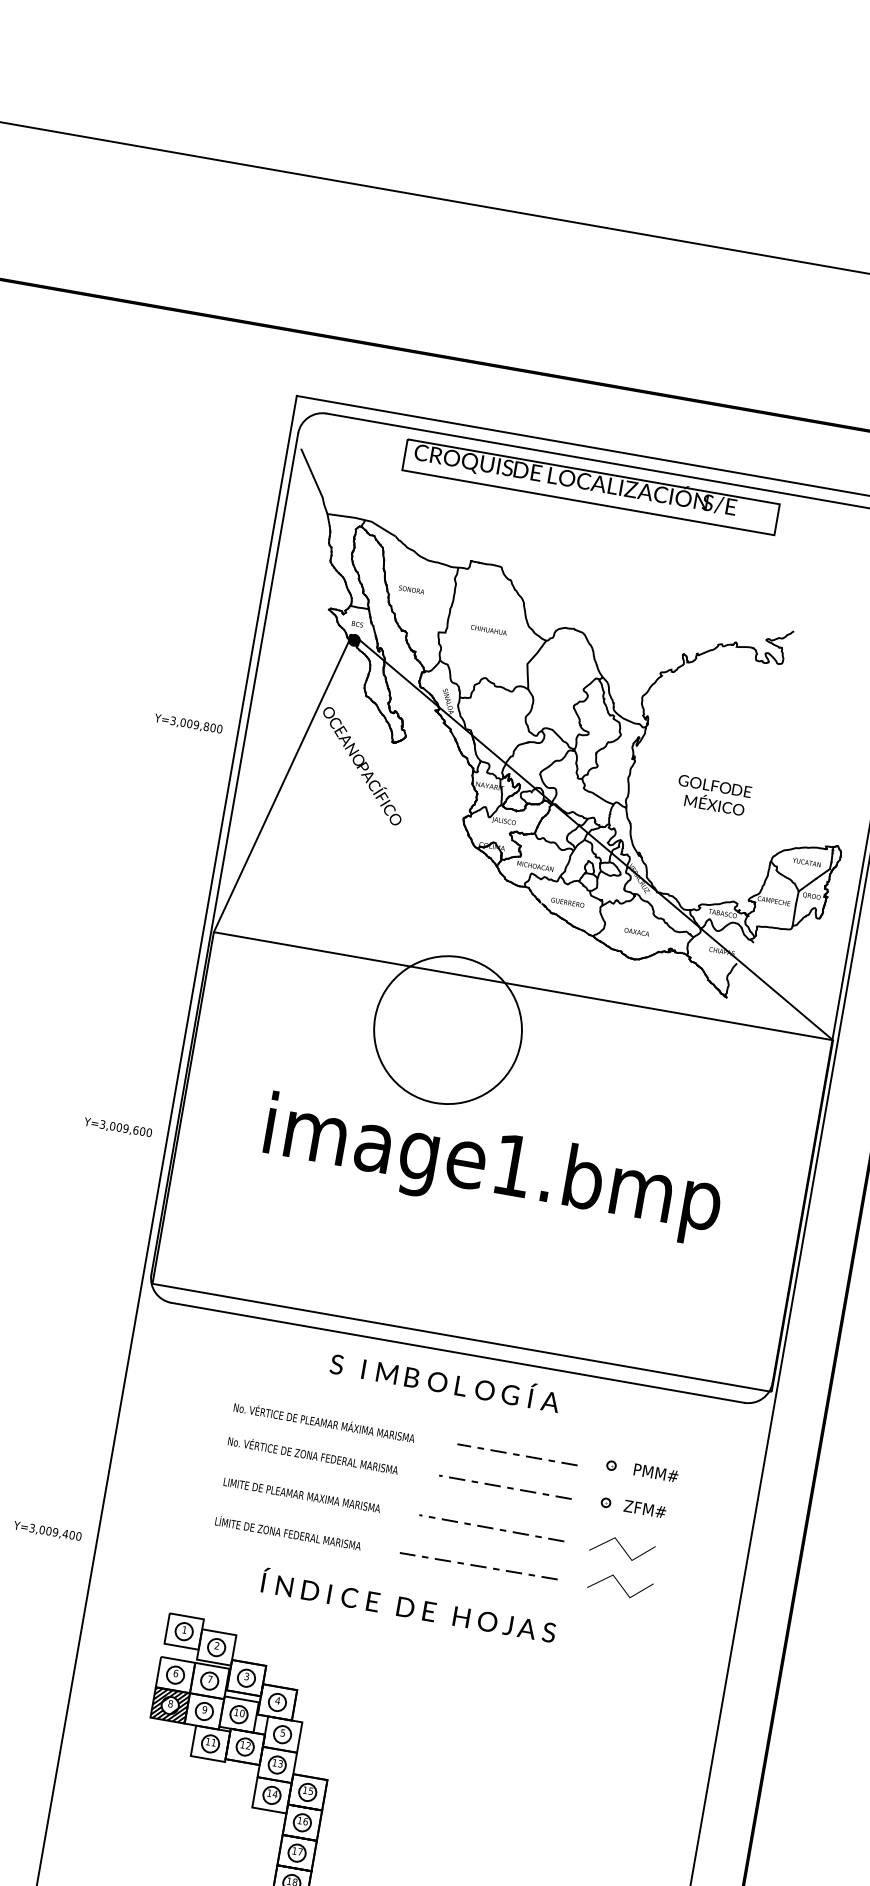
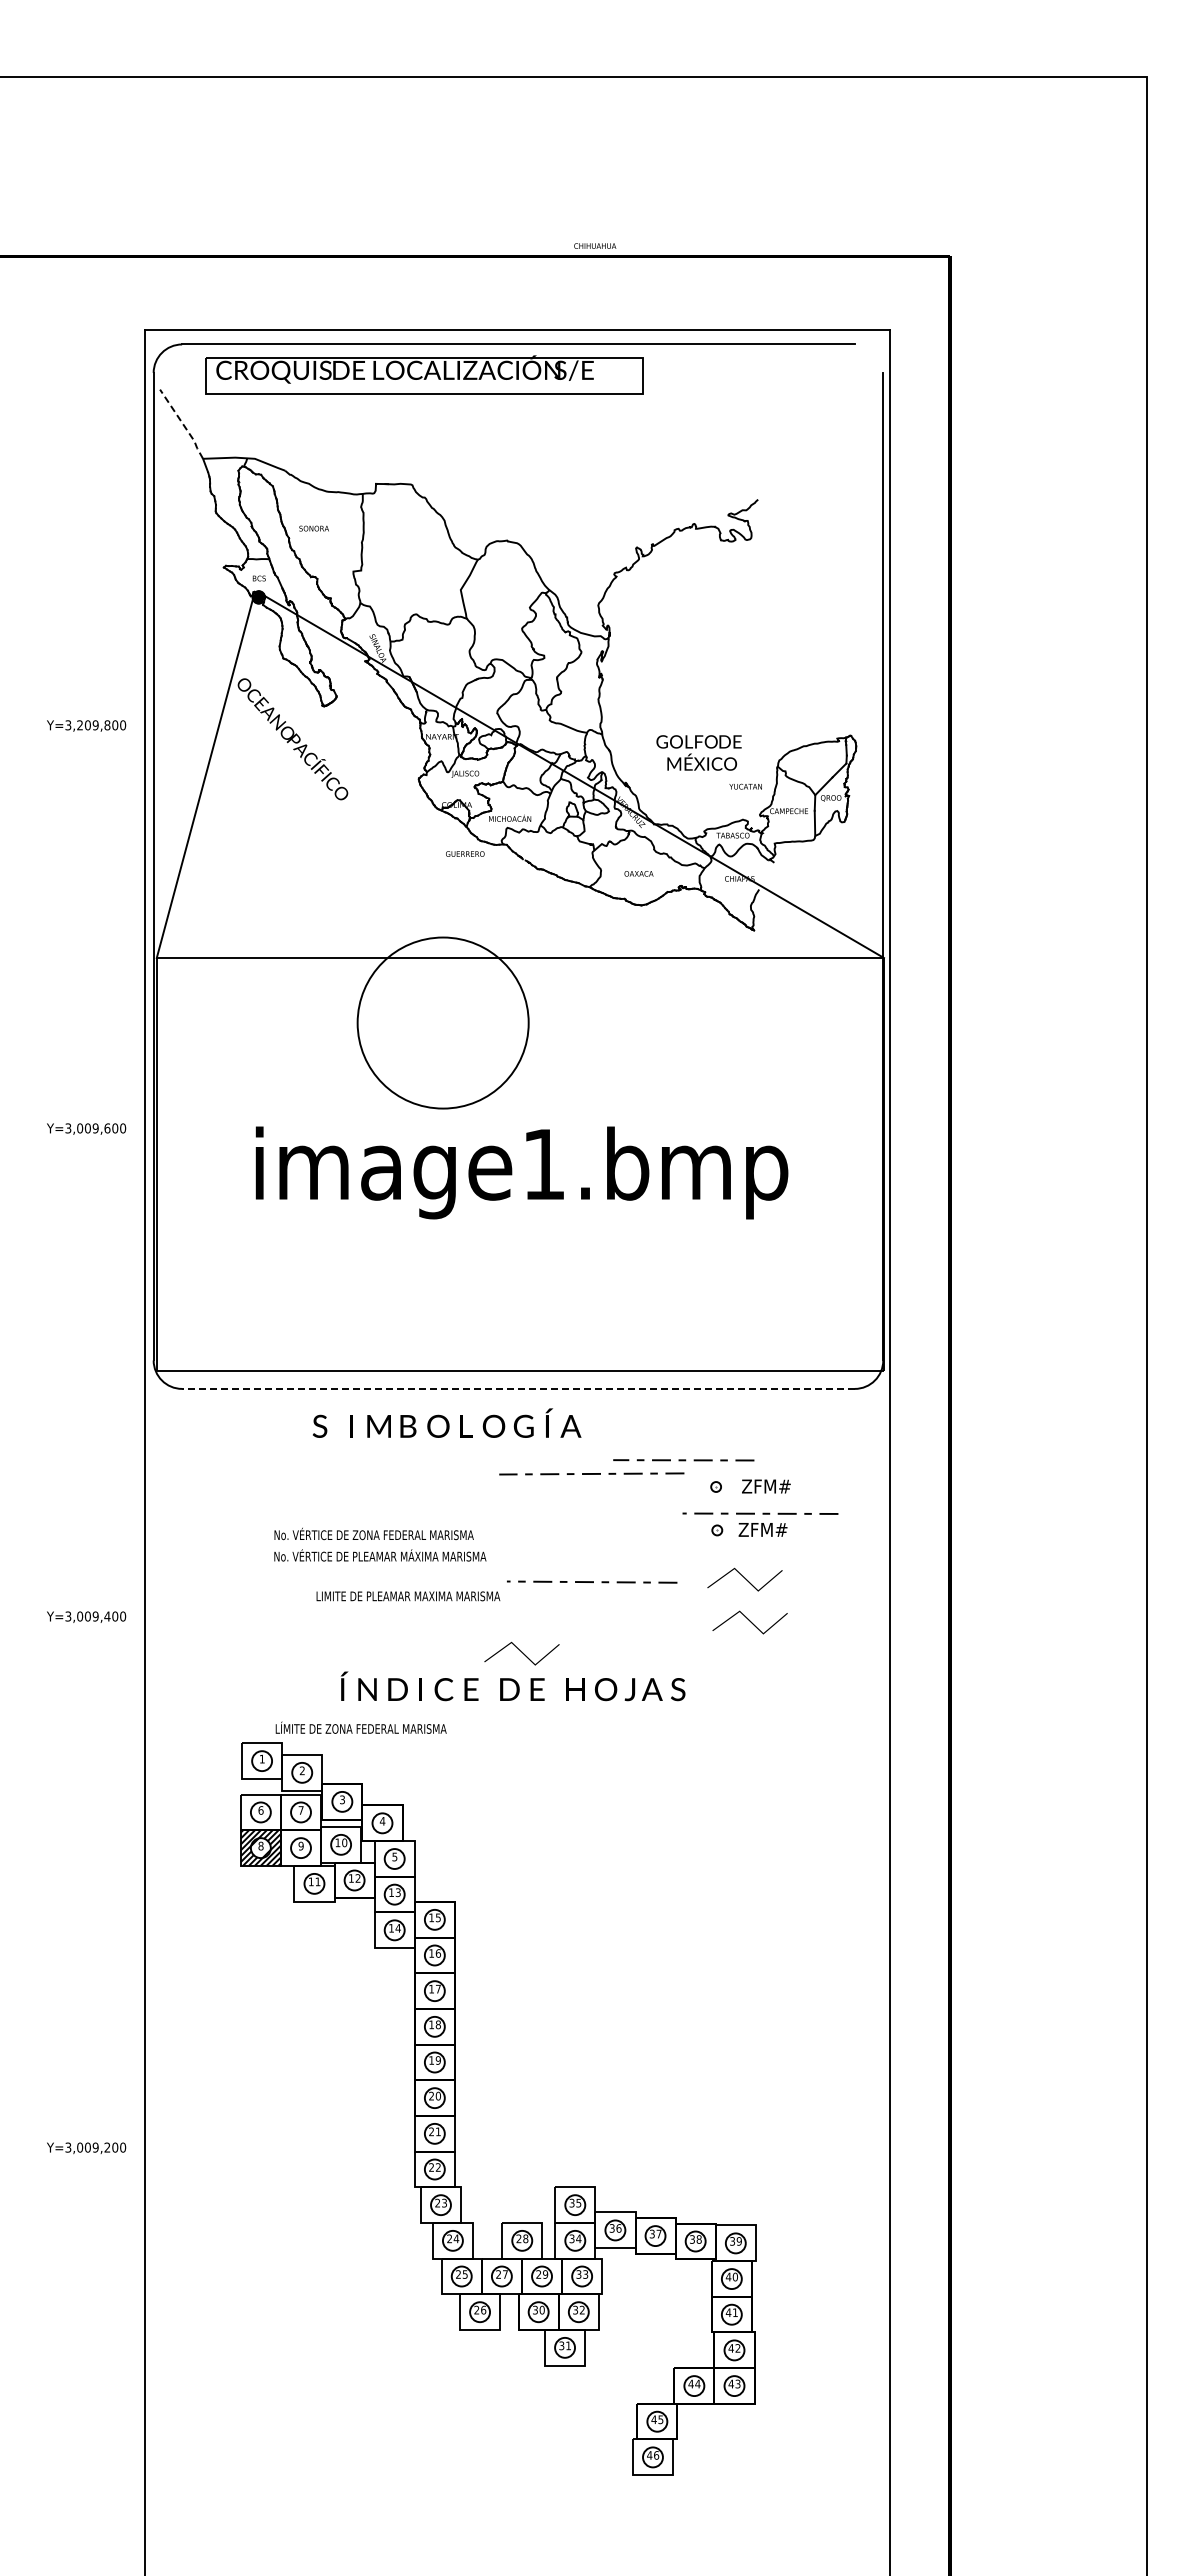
line: (315, 481) -> (183, 424), solid -> dashed
part: (591, 486) -> (424, 374), moved
text: (489, 629) -> (595, 245), moved
text: (183, 722) -> (80, 725), Y=3,009,800 -> Y=3,209,800
text: (713, 795) -> (698, 752), moved
text: (806, 862) -> (745, 786), moved
text: (568, 902) -> (465, 853), moved
text: (118, 1127) -> (86, 1128), moved
line: (457, 1352) -> (517, 1388), solid -> dashed
text: (446, 1380) -> (447, 1422), moved
text: (324, 1422) -> (380, 1555), moved
line: (517, 1454) -> (683, 1460), moved
text: (656, 1473) -> (768, 1486), PMM# -> ZFM#
line: (507, 1487) -> (762, 1513), moved
text: (302, 1495) -> (408, 1596), moved
text: (47, 1530) -> (86, 1616), moved
text: (287, 1532) -> (360, 1727), moved
line: (478, 1565) -> (591, 1473), moved
line: (421, 1577) -> (521, 1652), added

